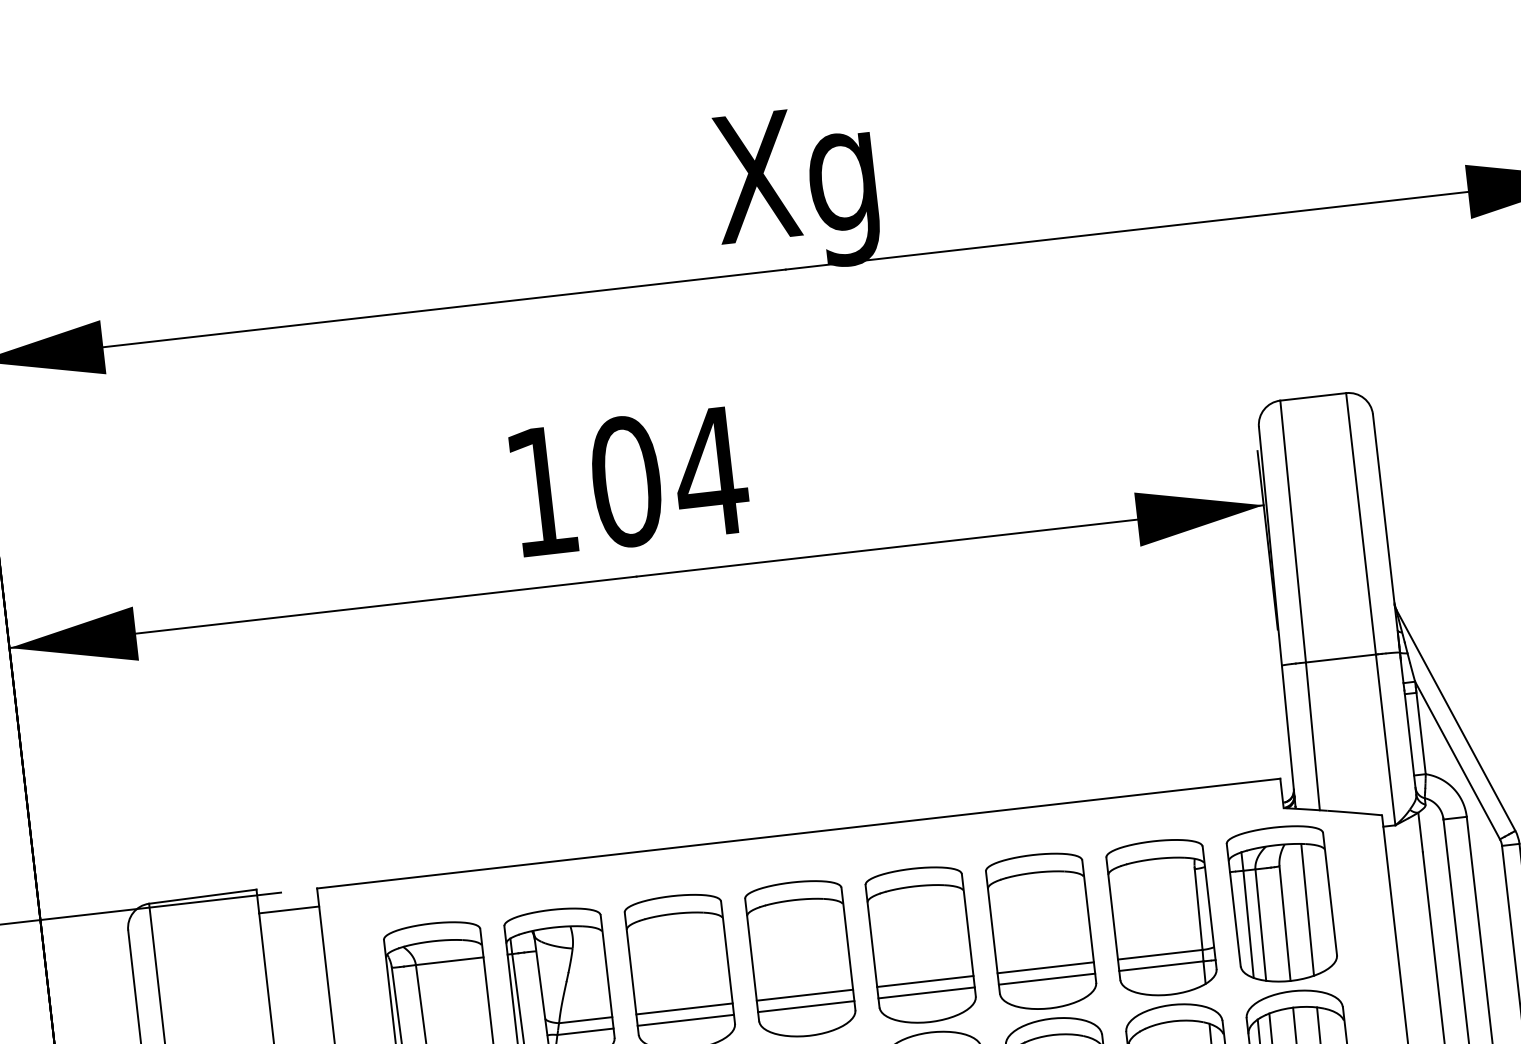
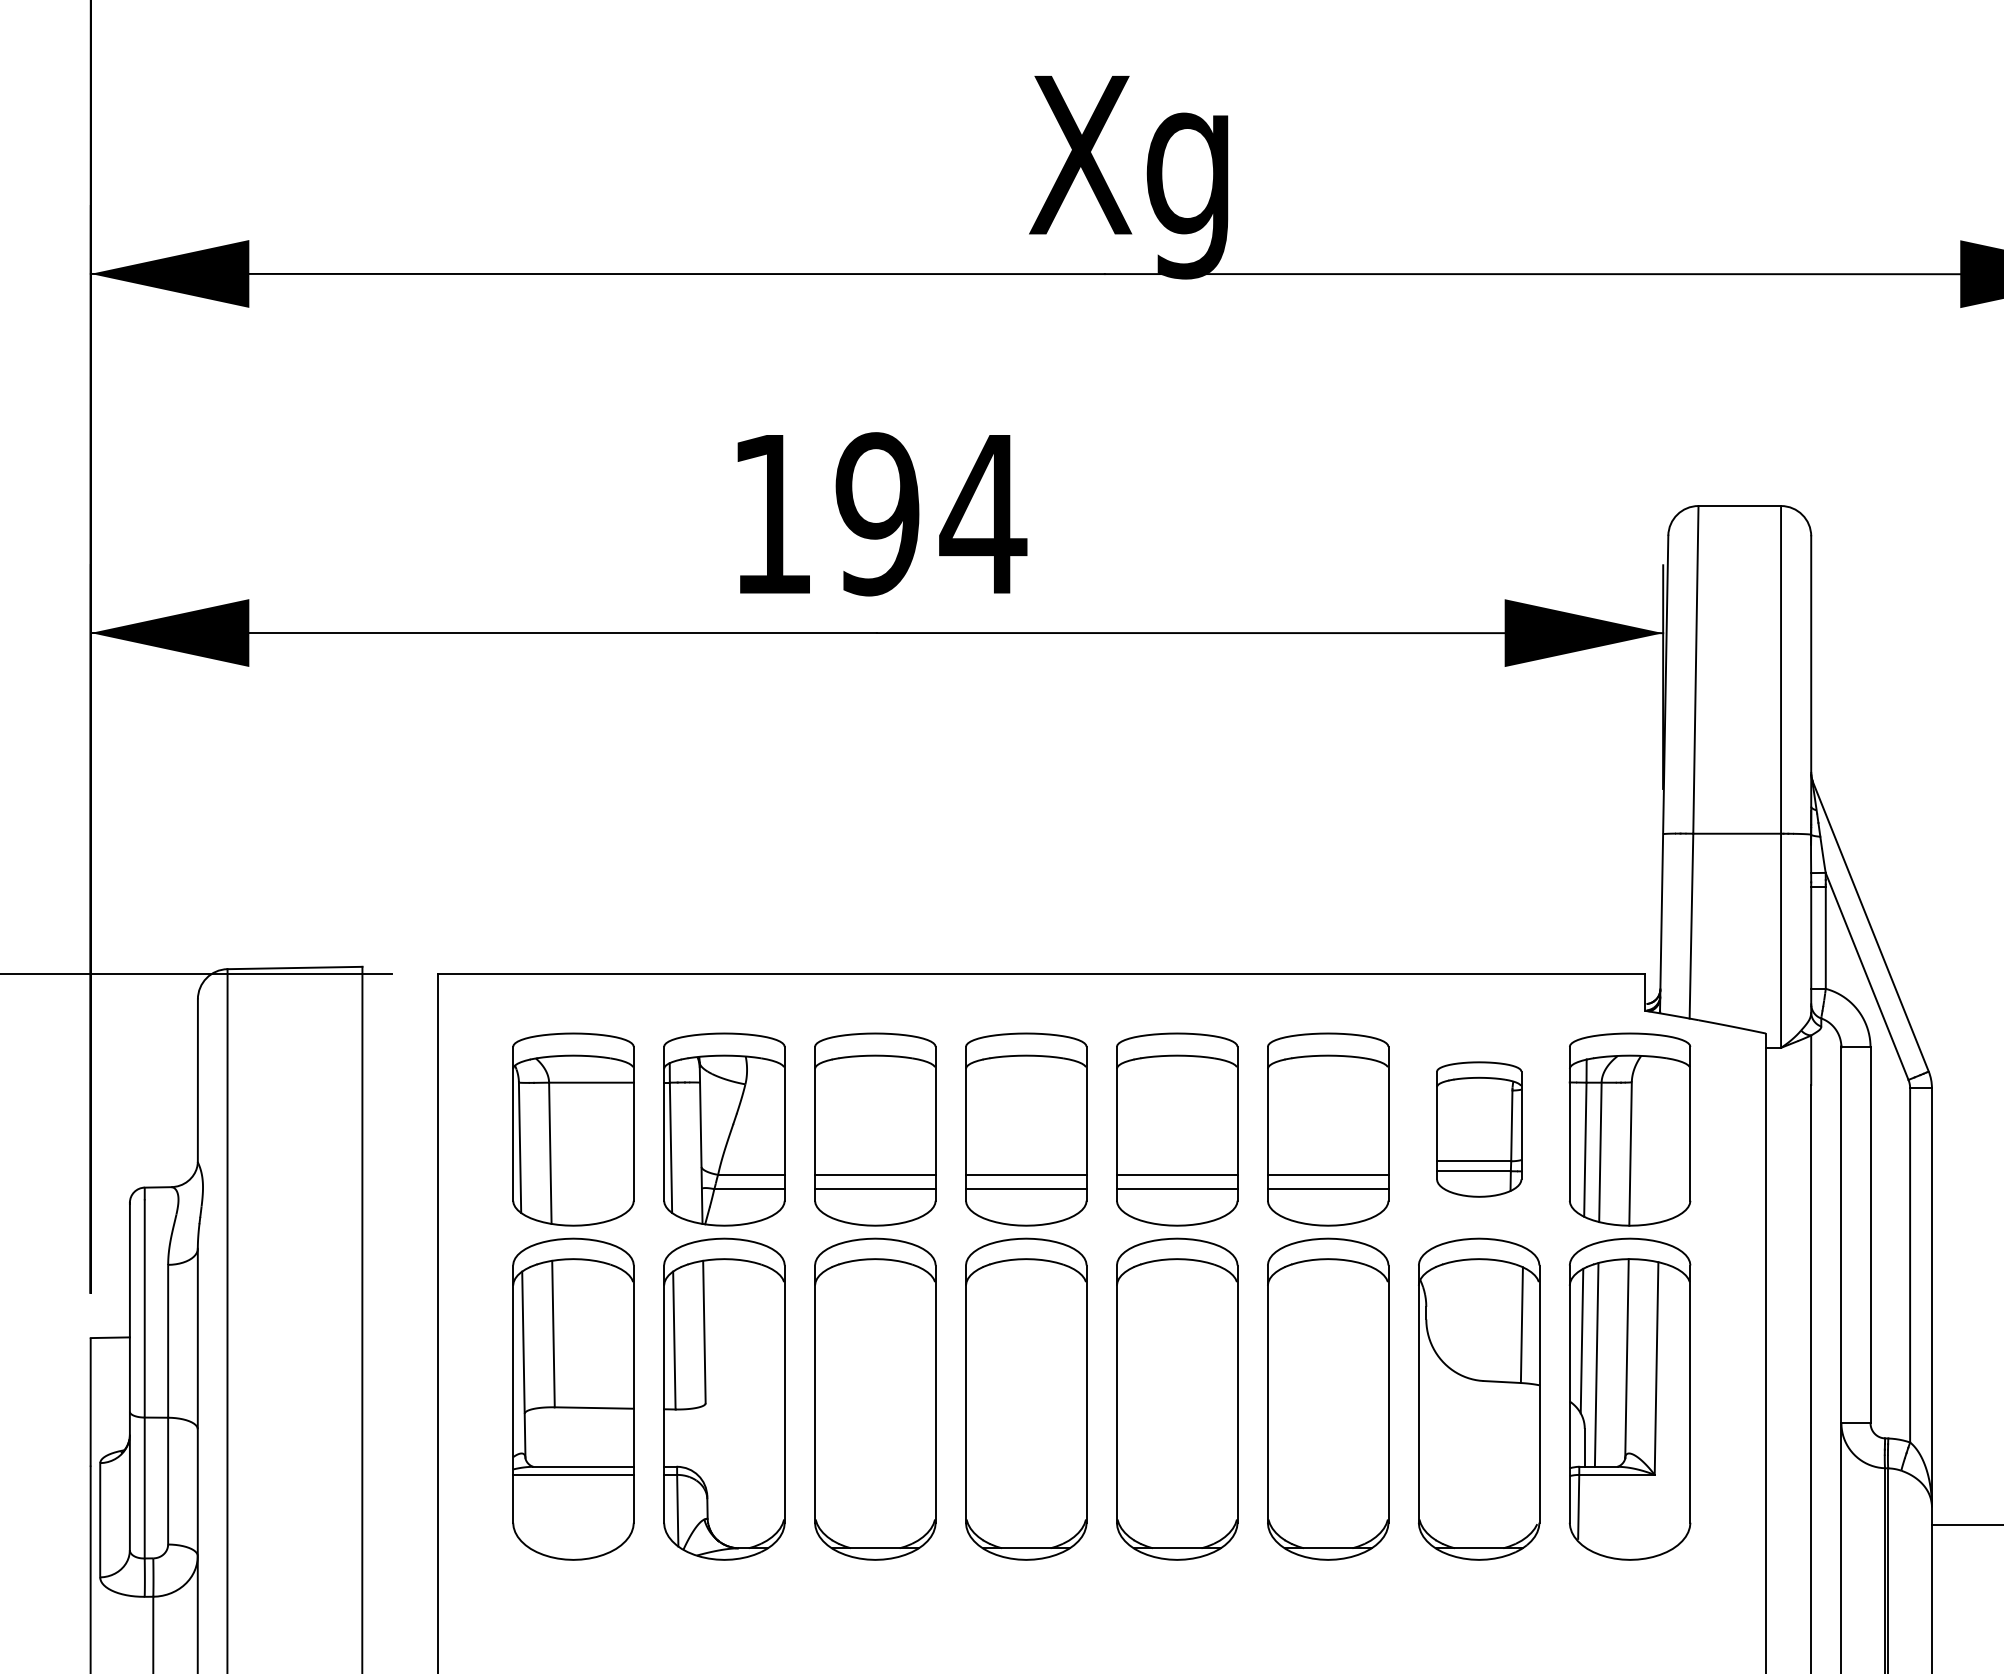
text: (626, 482) -> (877, 514), 104 -> 194
line: (288, 909) -> (399, 996), removed
line: (1307, 909) -> (1660, 1139), removed
part: (1162, 917) -> (1479, 1129), size x0.7

